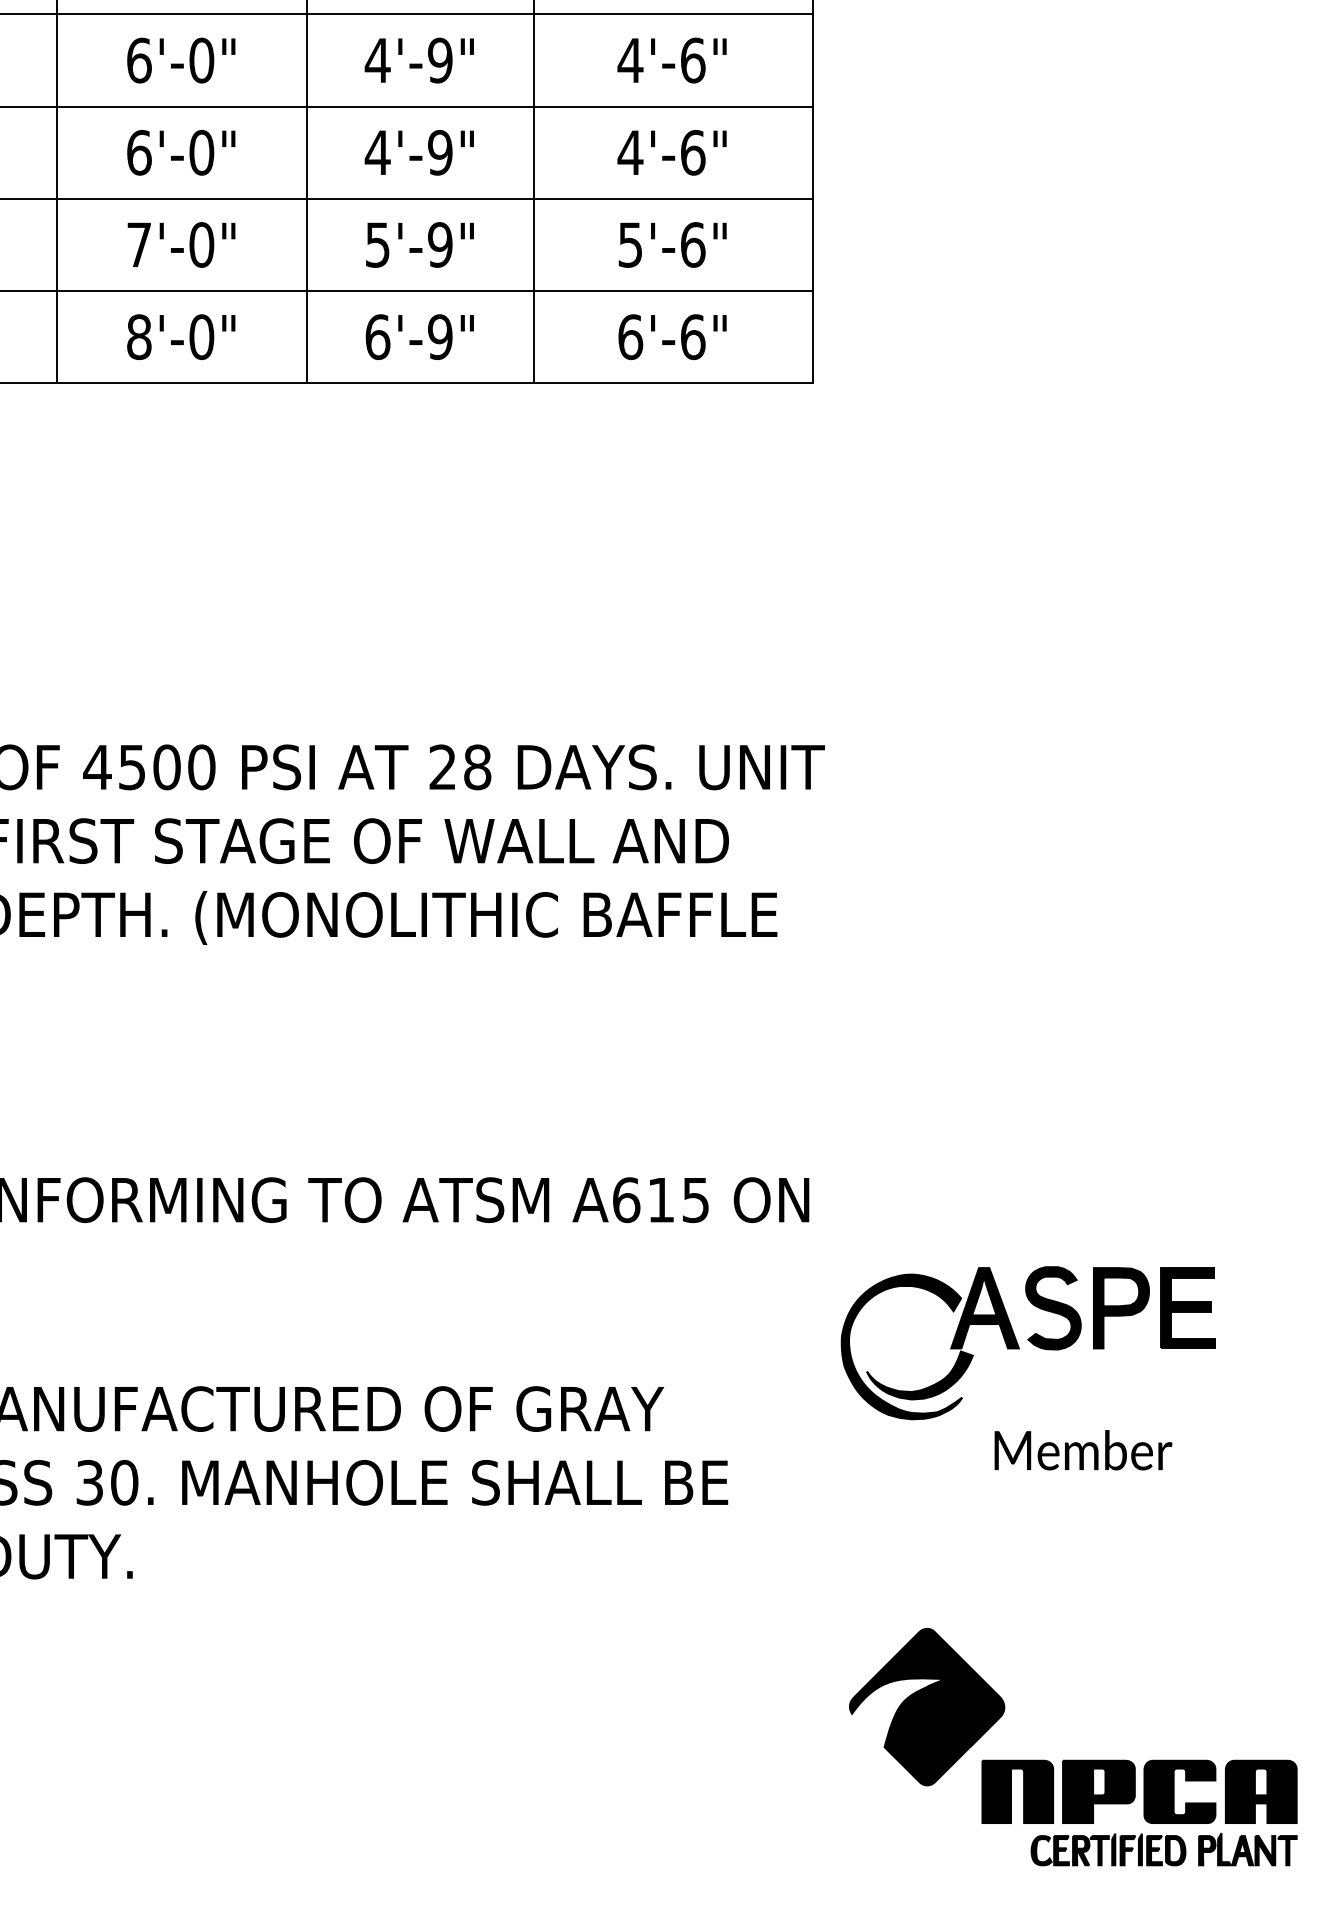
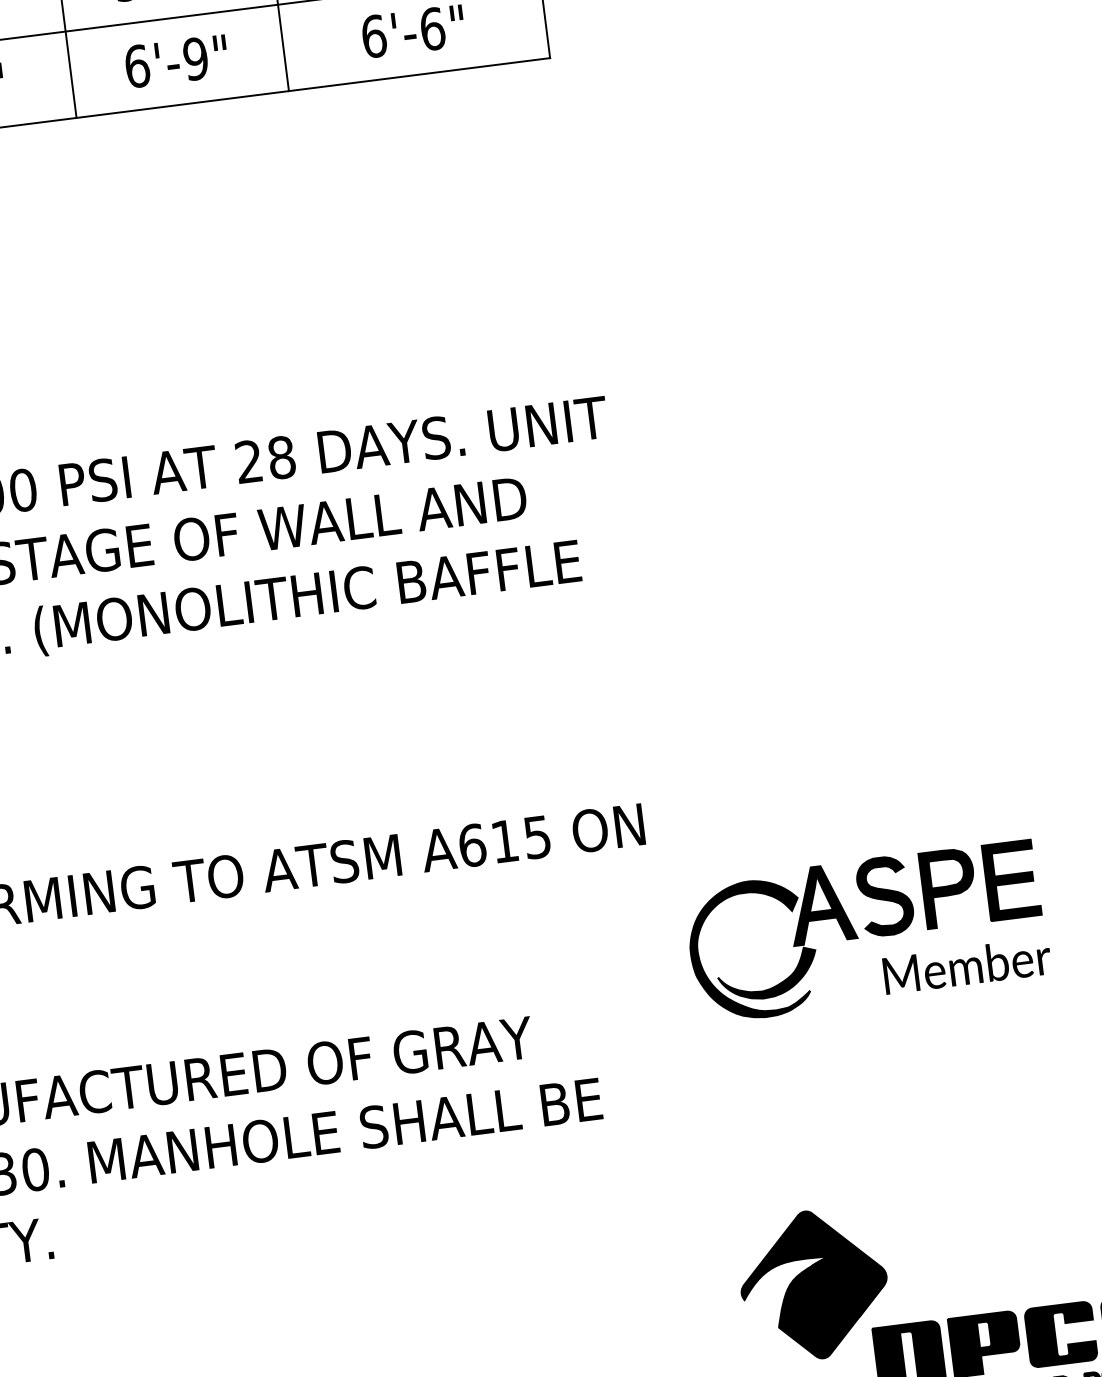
text: (1083, 1450) -> (967, 966), moved

